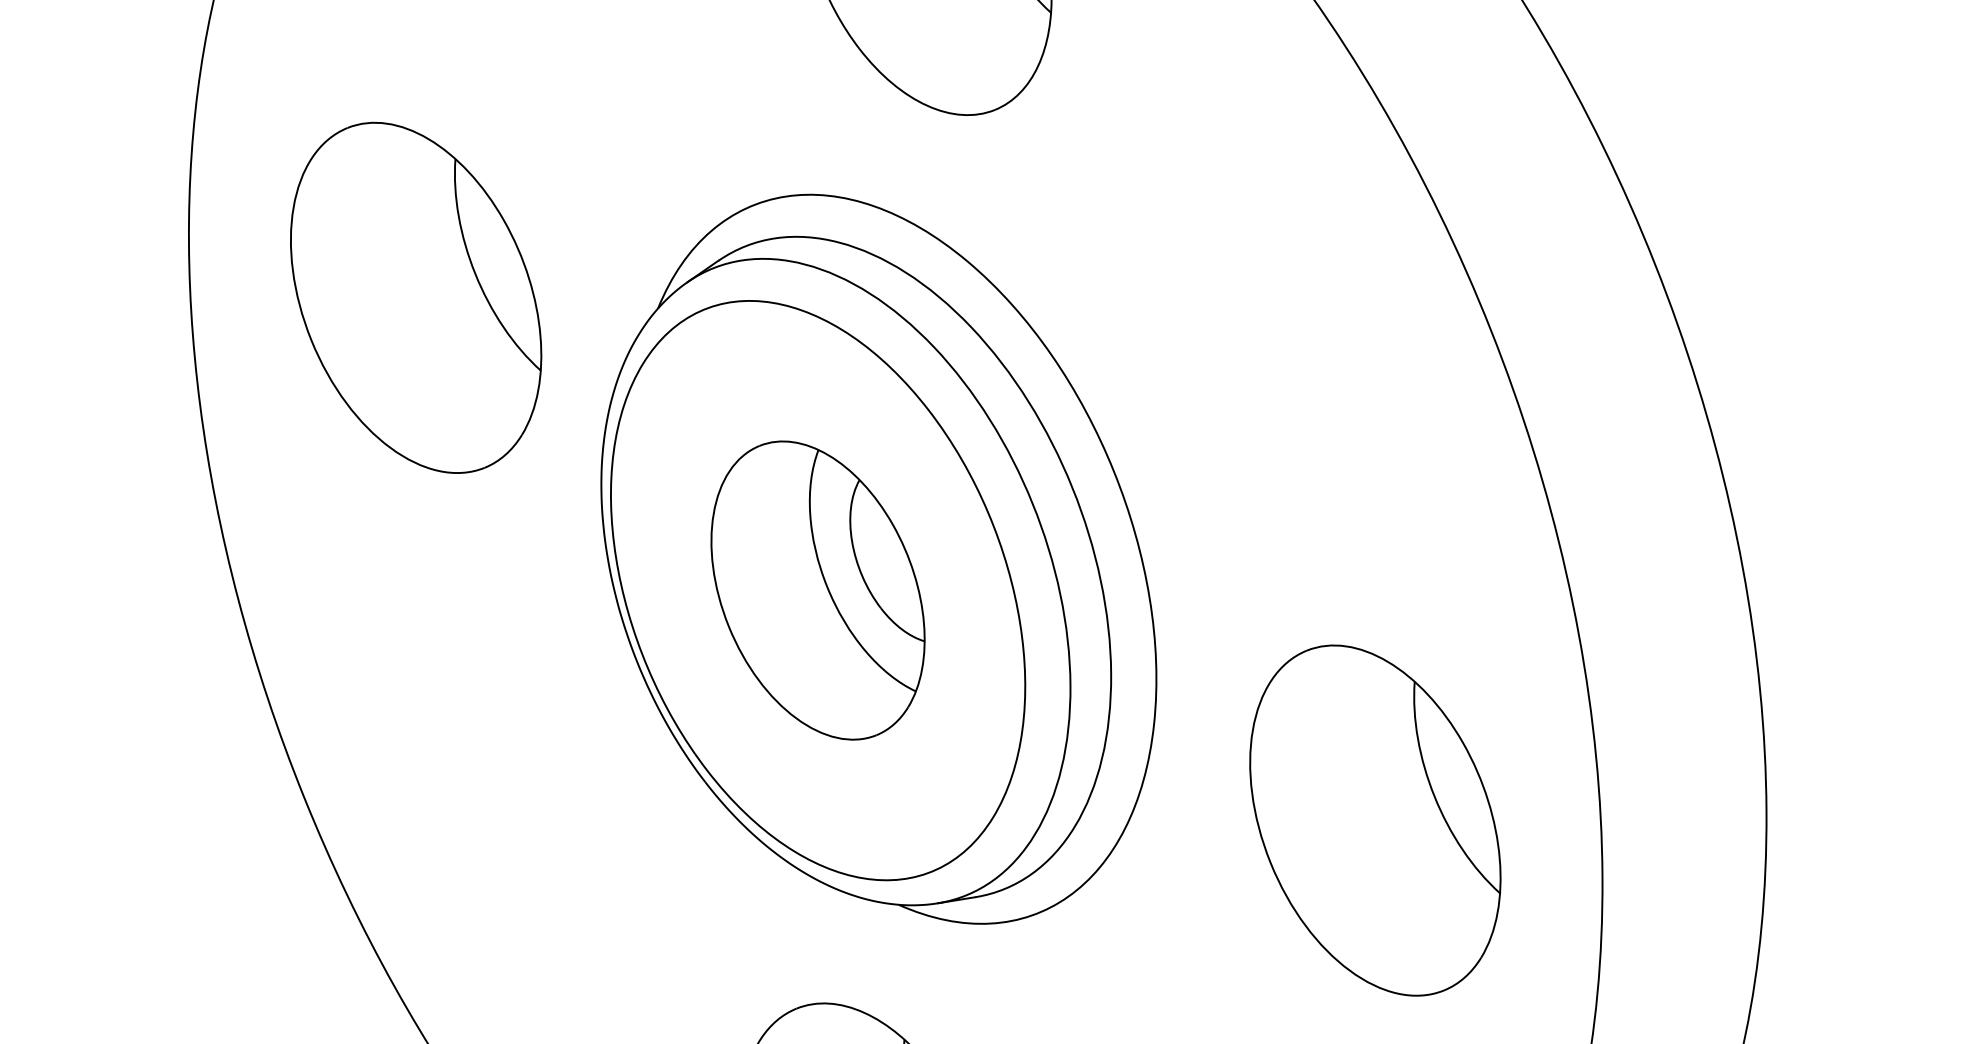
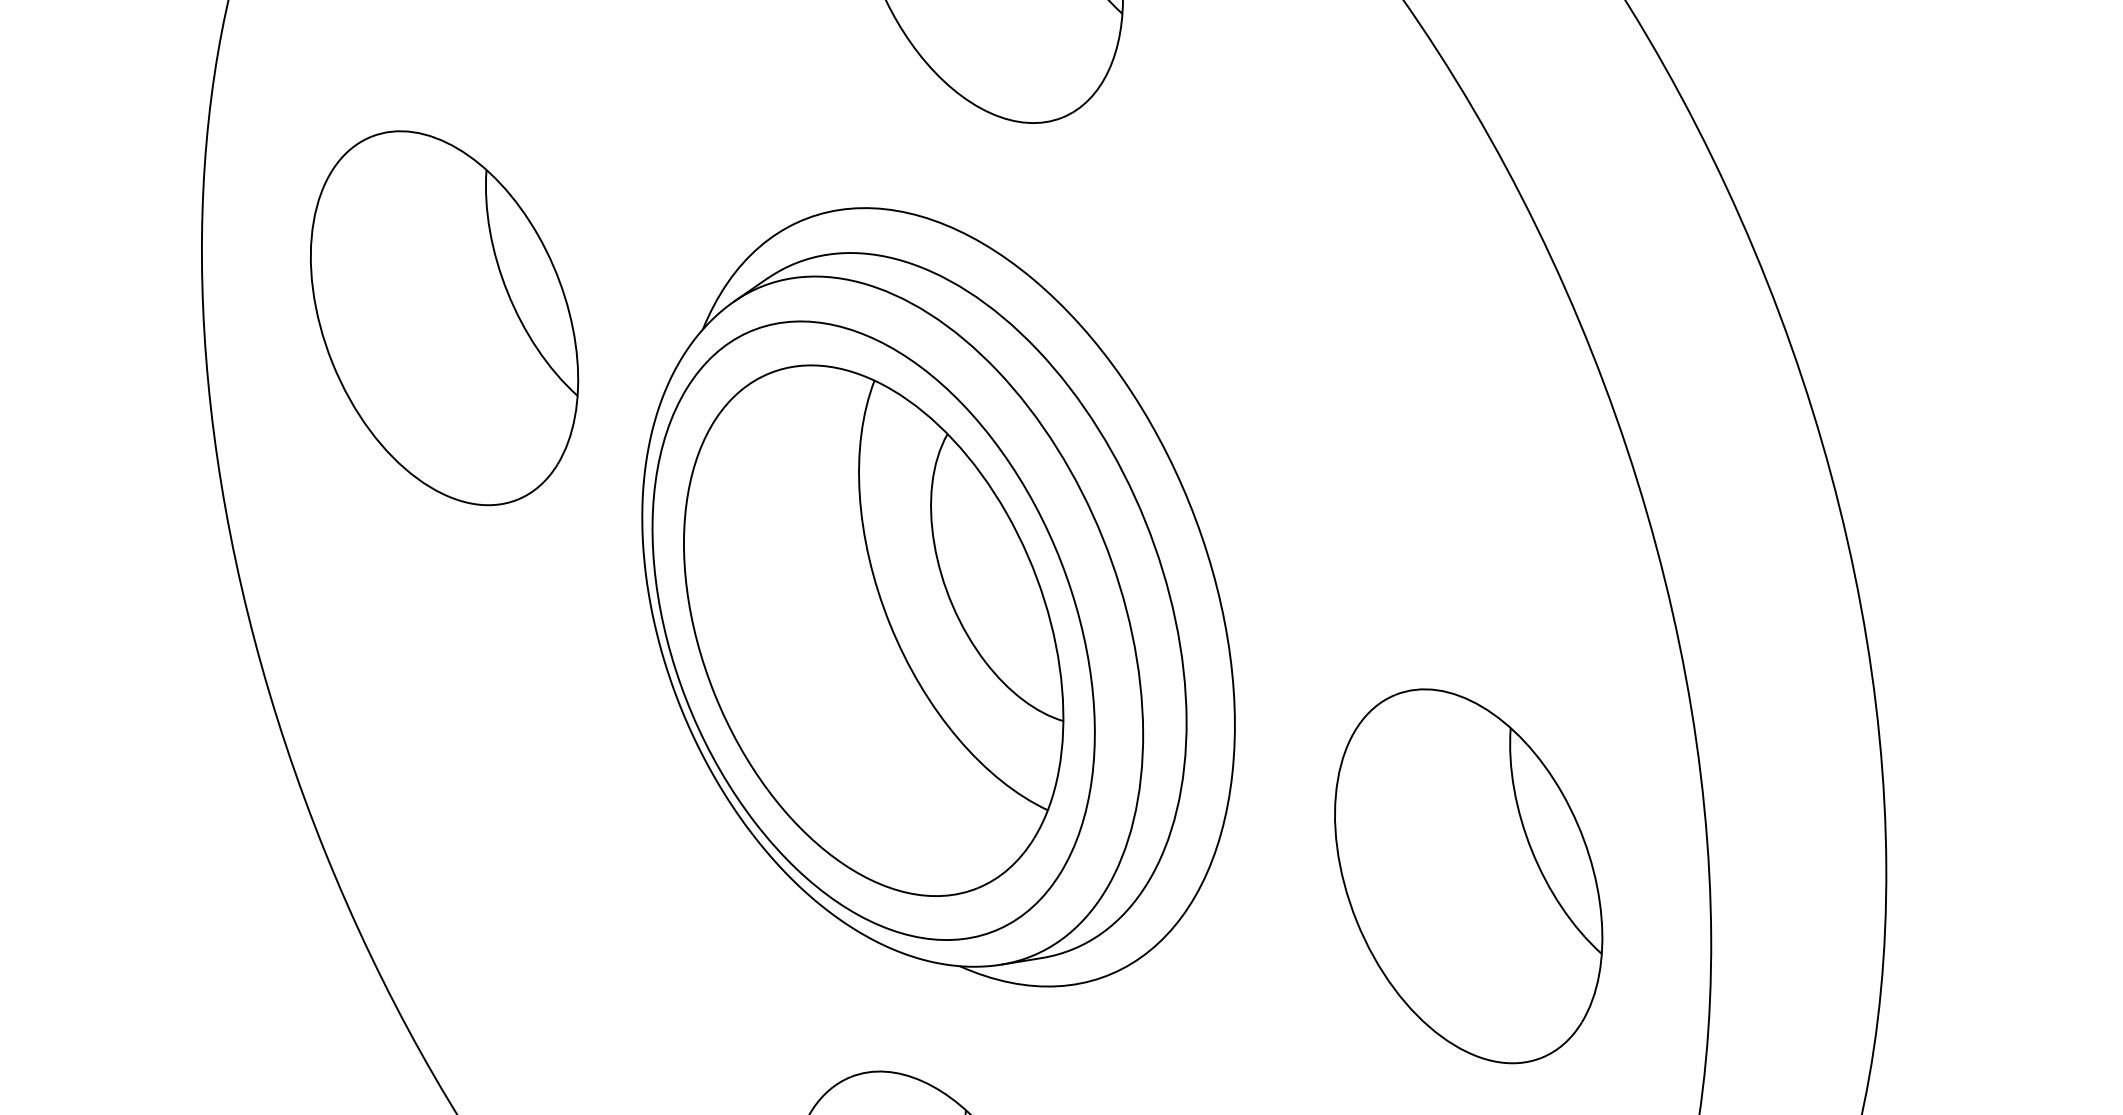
part: (817, 590) -> (873, 630), size x1.67

